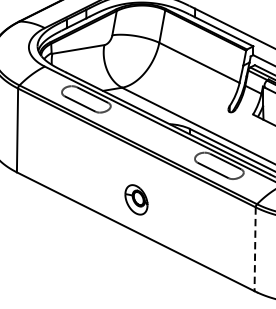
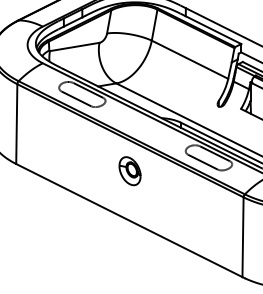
part: (135, 200) -> (129, 171), moved
line: (255, 249) -> (243, 237), dashed -> solid

